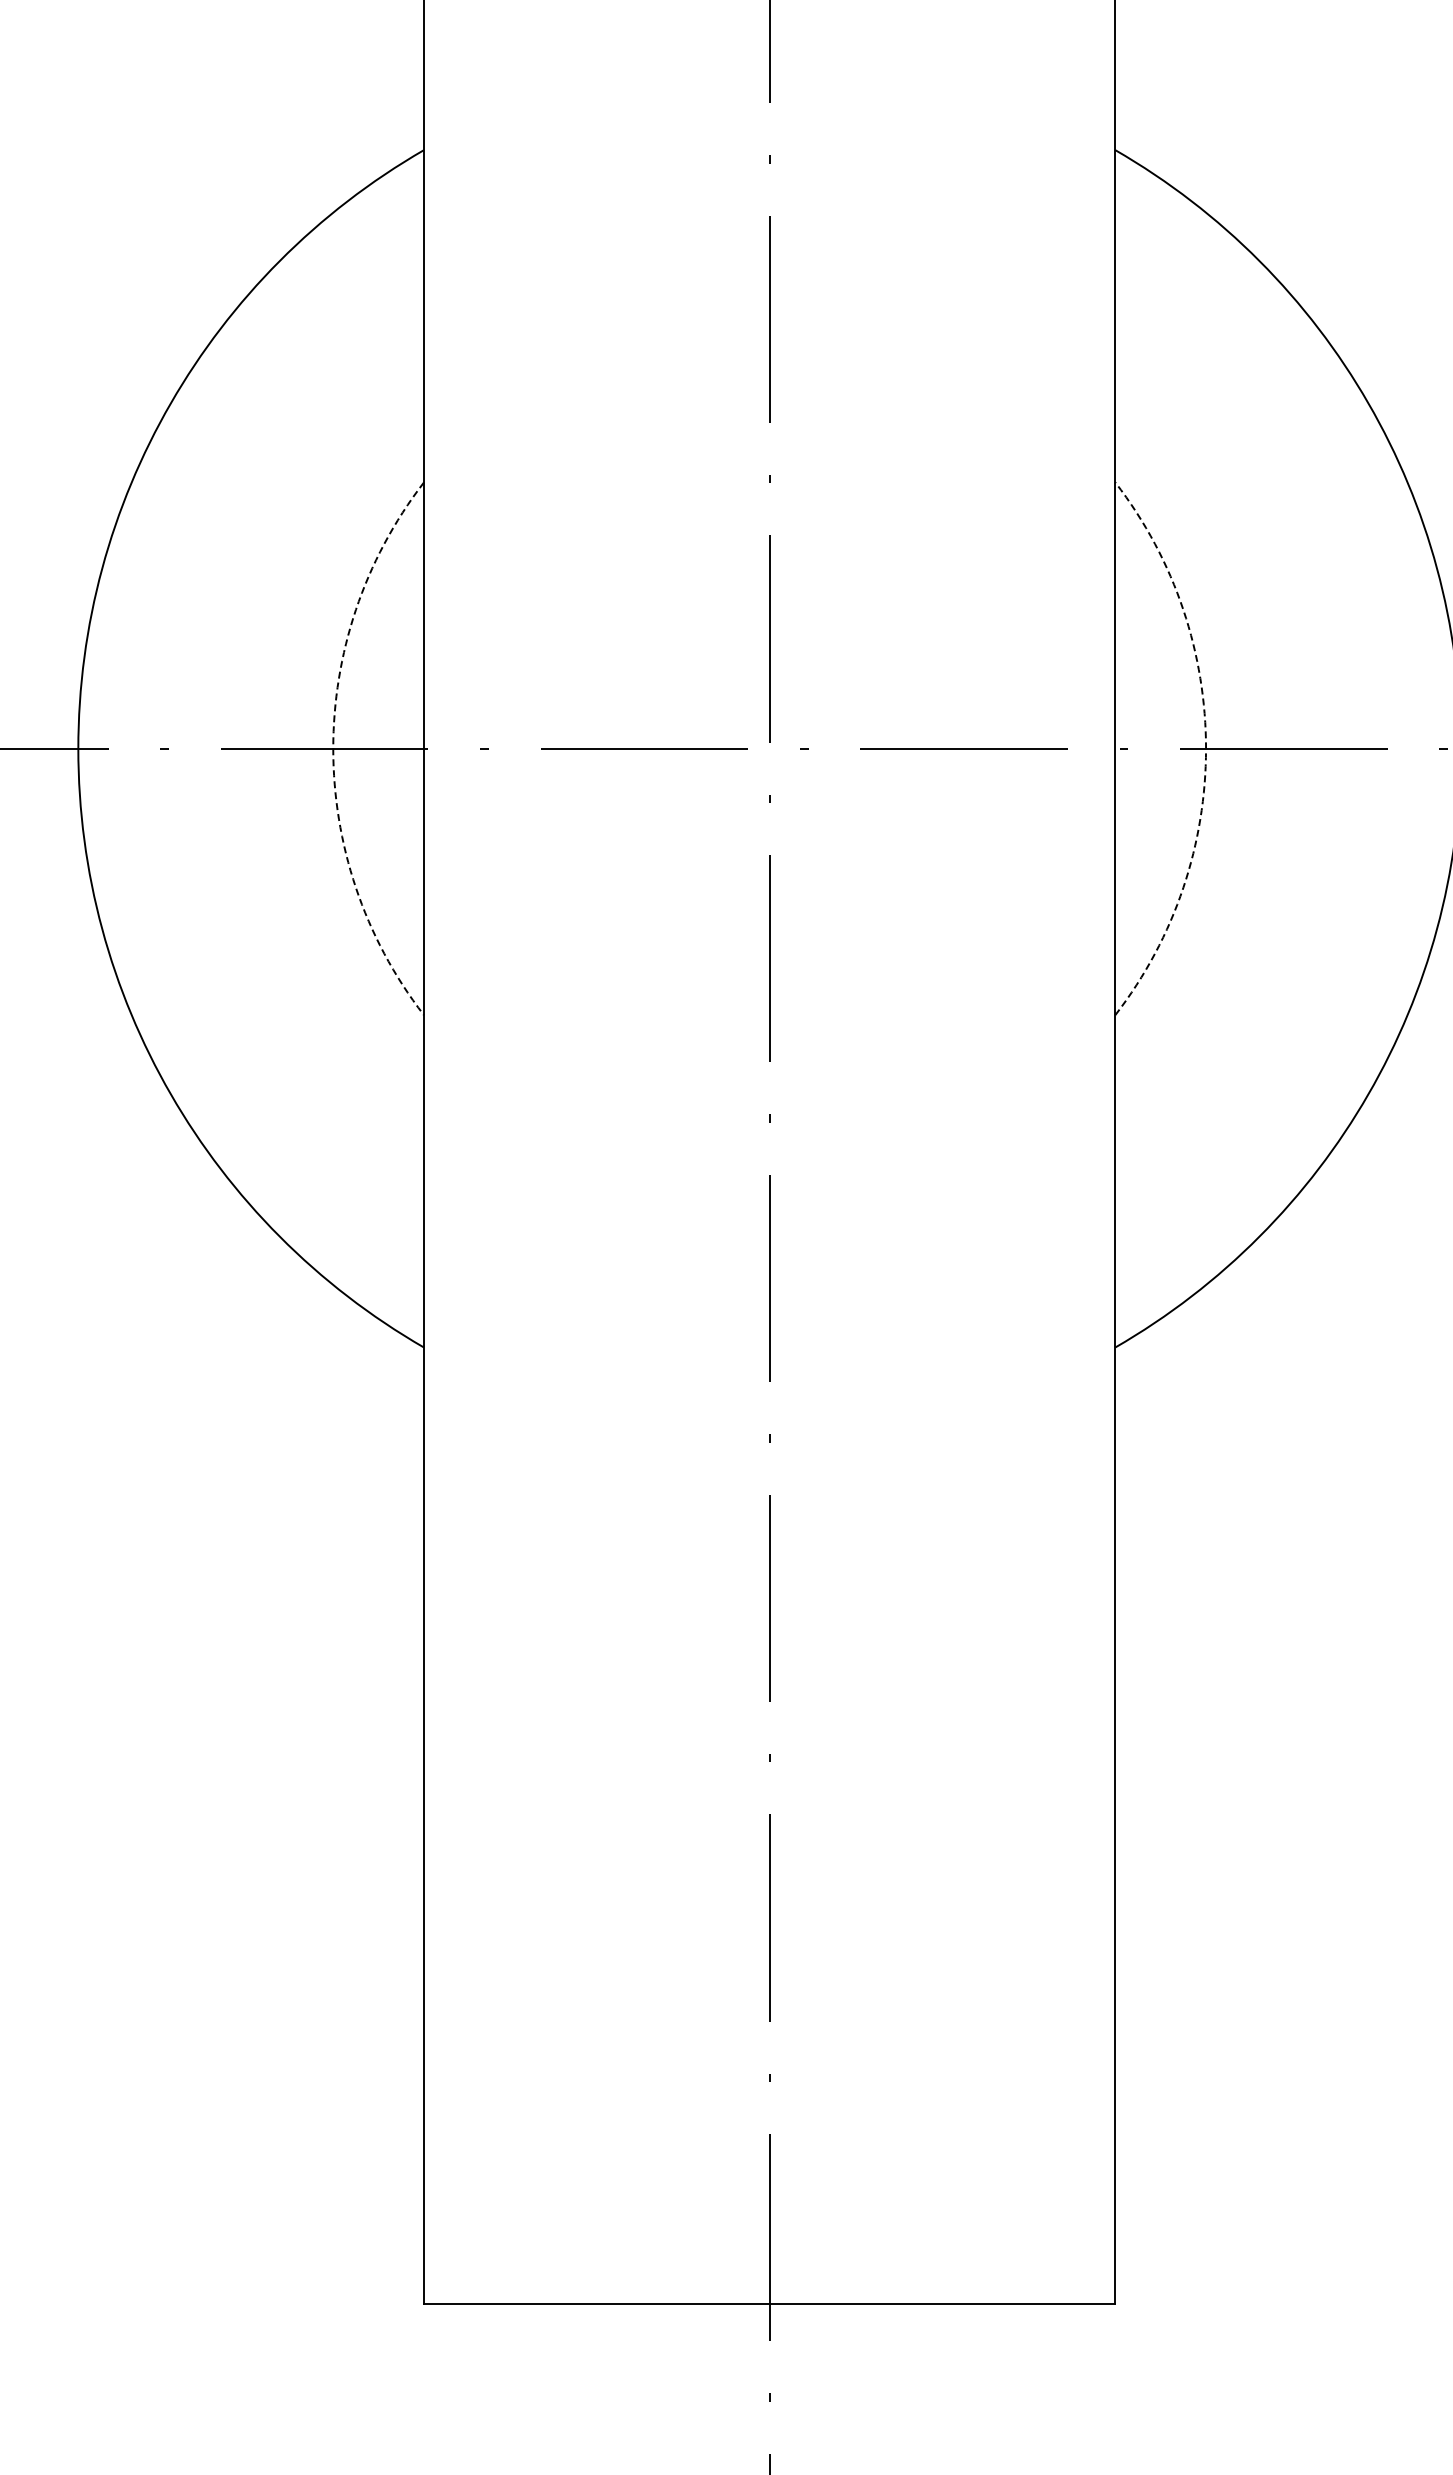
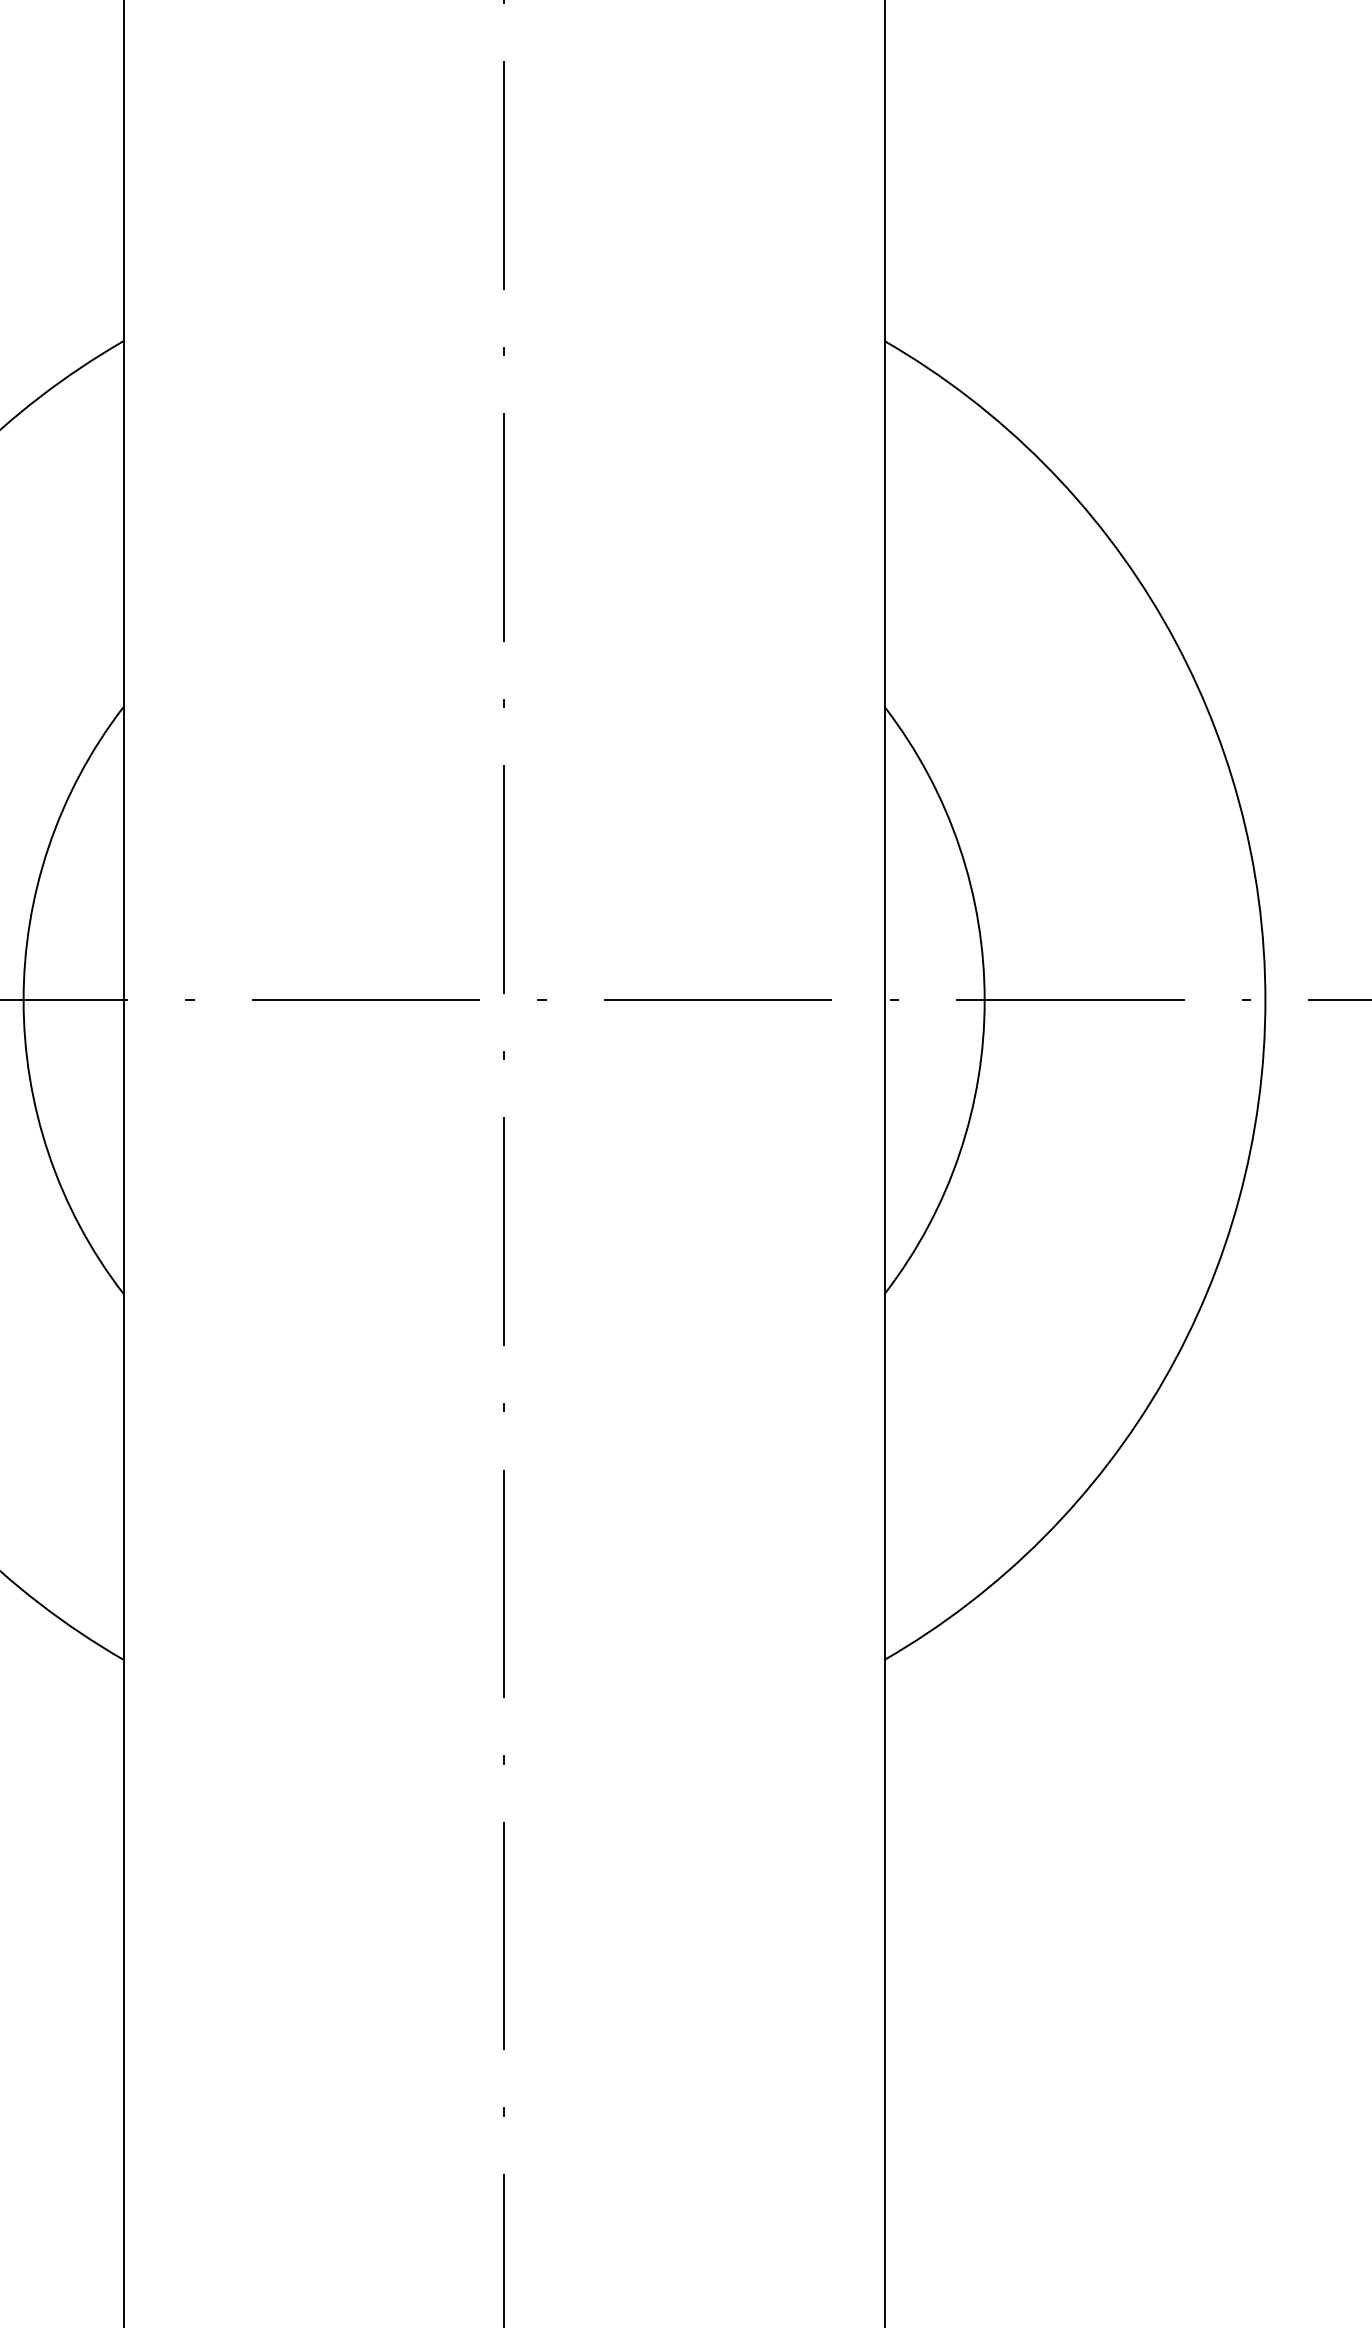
arc: (333, 748) -> (23, 1000), dashed -> solid
arc: (1206, 748) -> (985, 1000), dashed -> solid

